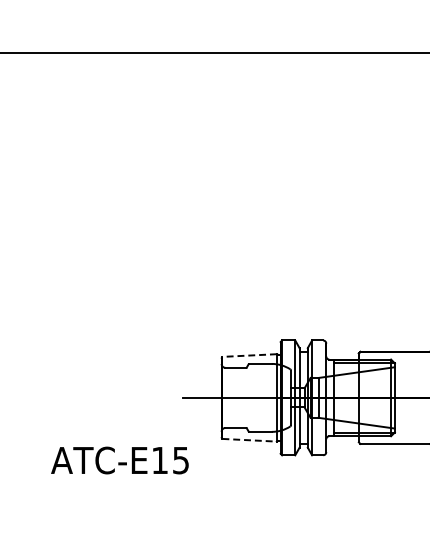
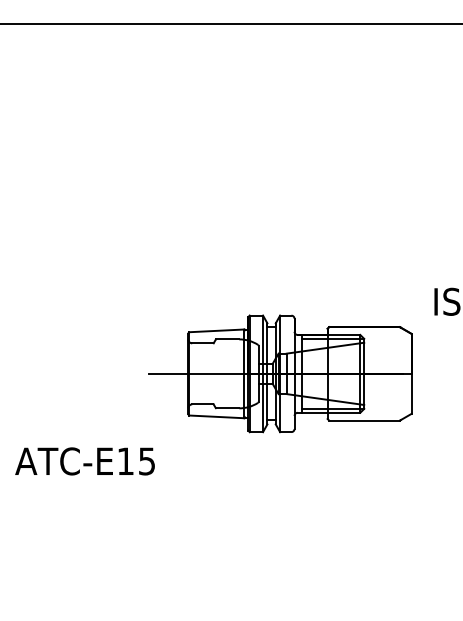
line: (249, 355) -> (216, 330), dashed -> solid
line: (249, 439) -> (216, 416), dashed -> solid
text: (119, 460) -> (84, 461), moved

